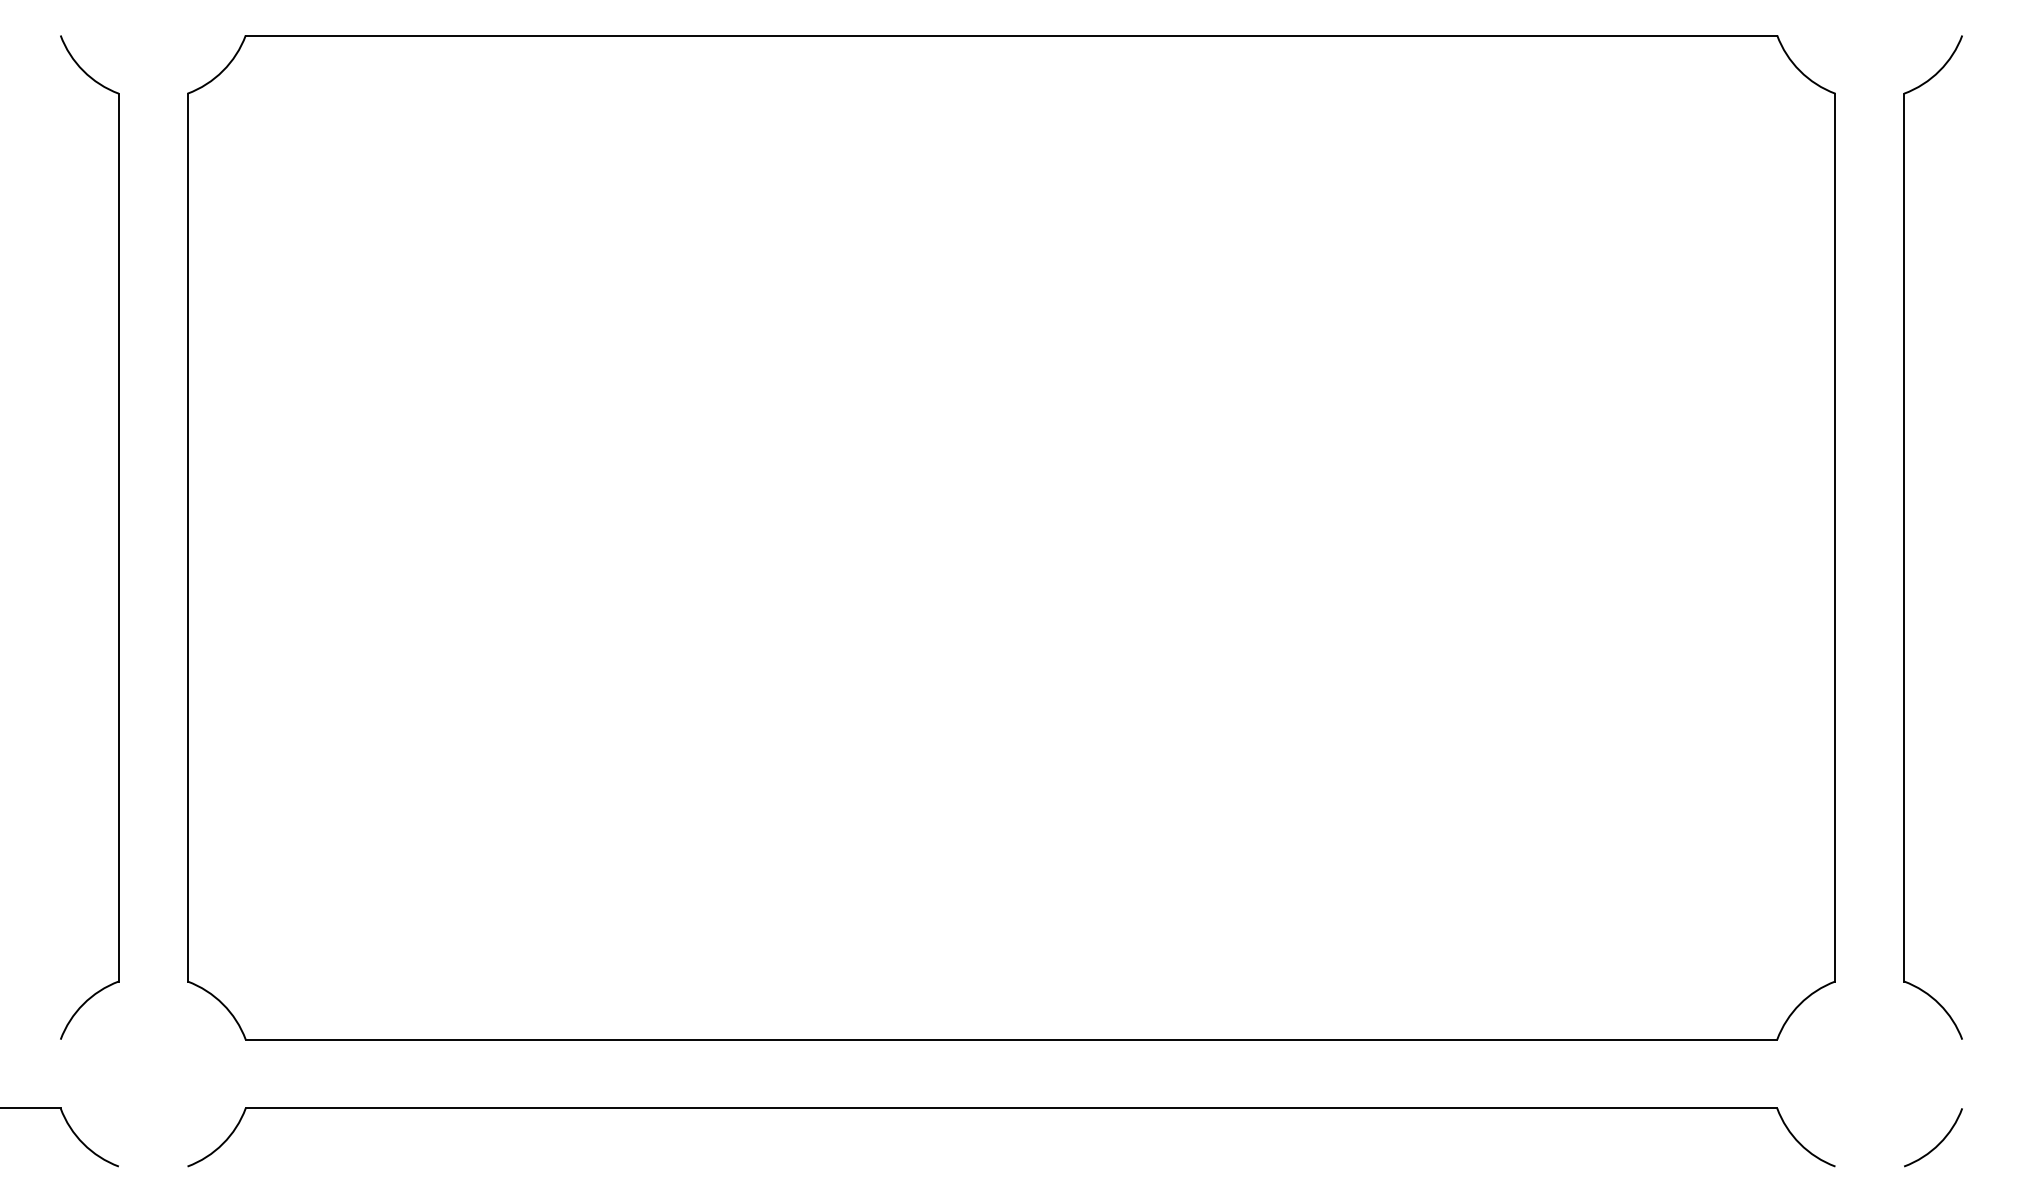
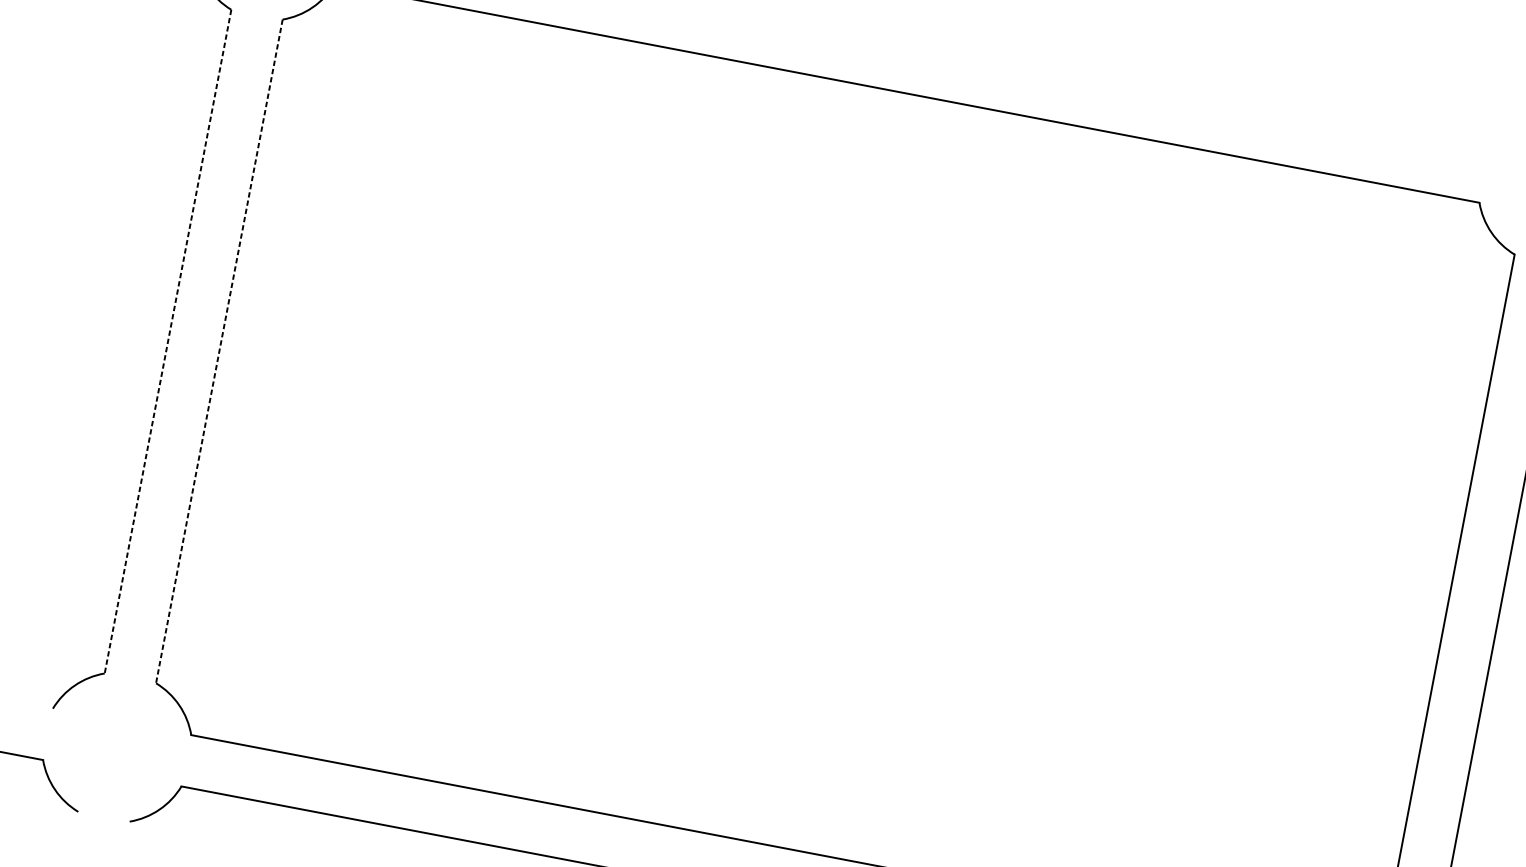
line: (118, 537) -> (167, 341), solid -> dashed
line: (187, 537) -> (219, 351), solid -> dashed

